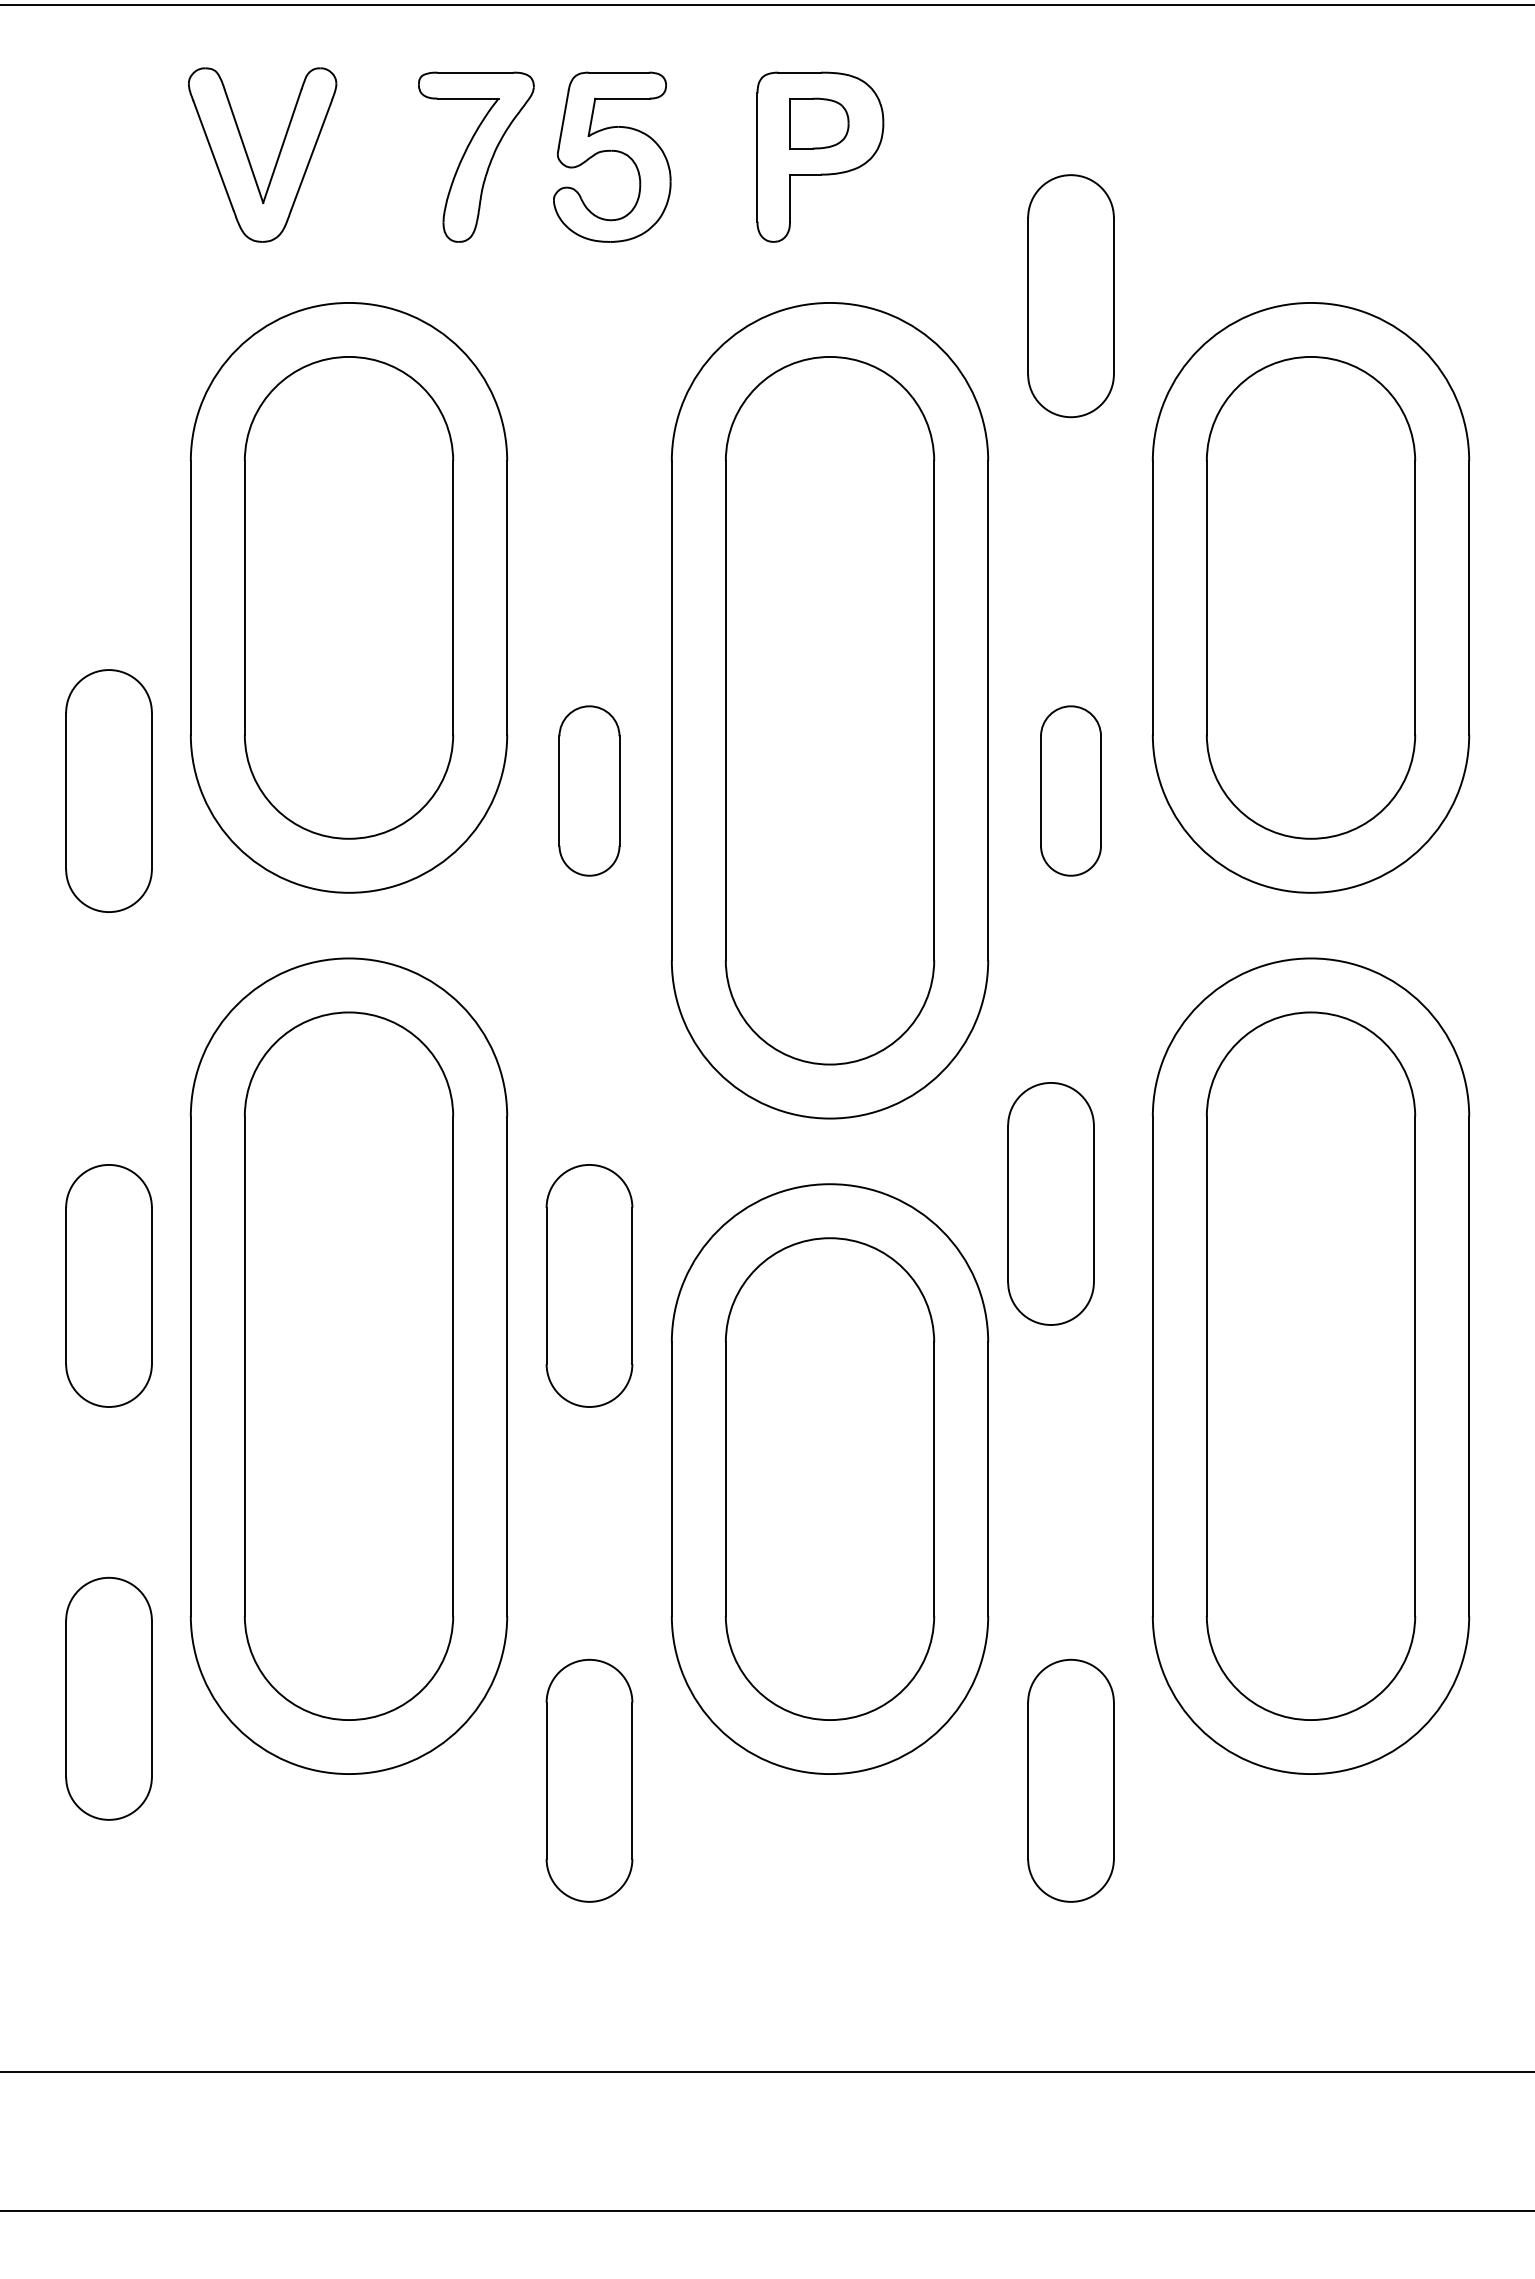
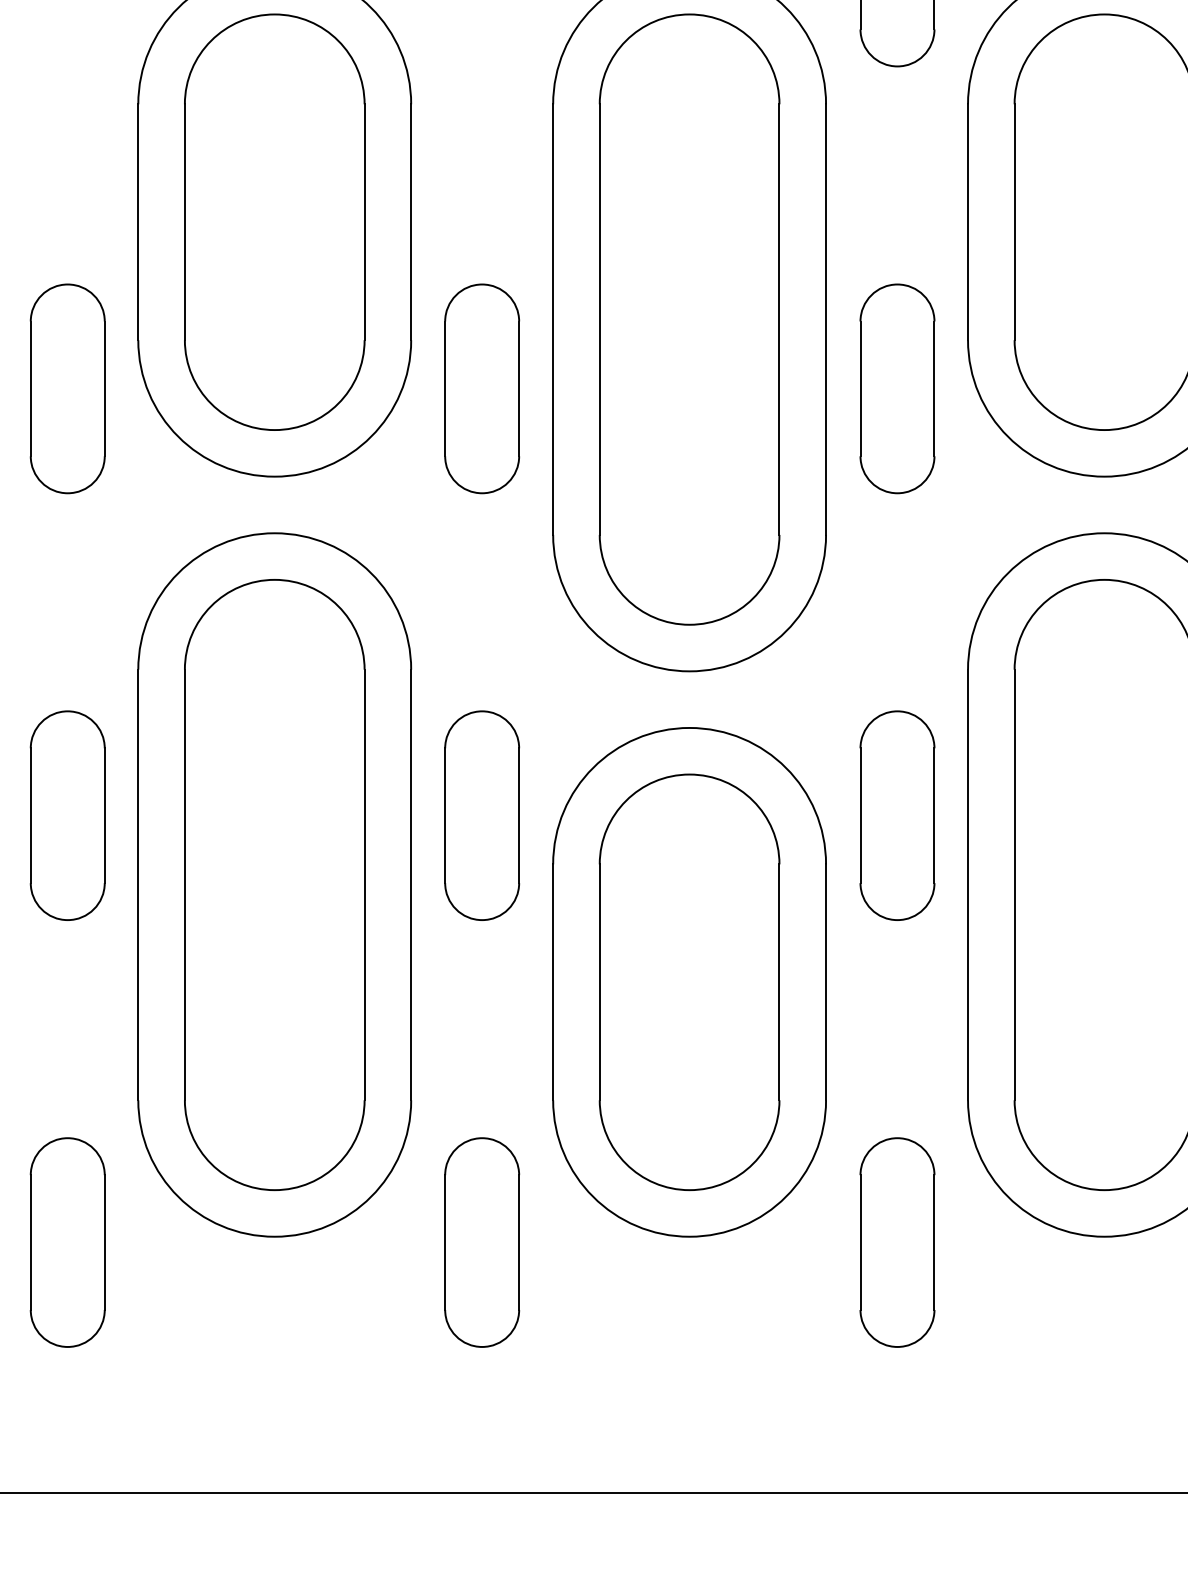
part: (589, 790) -> (482, 388), size x1.43
part: (1070, 790) -> (897, 388), size x1.43
part: (1050, 1203) -> (897, 815), moved
part: (108, 1698) -> (67, 1242), moved

